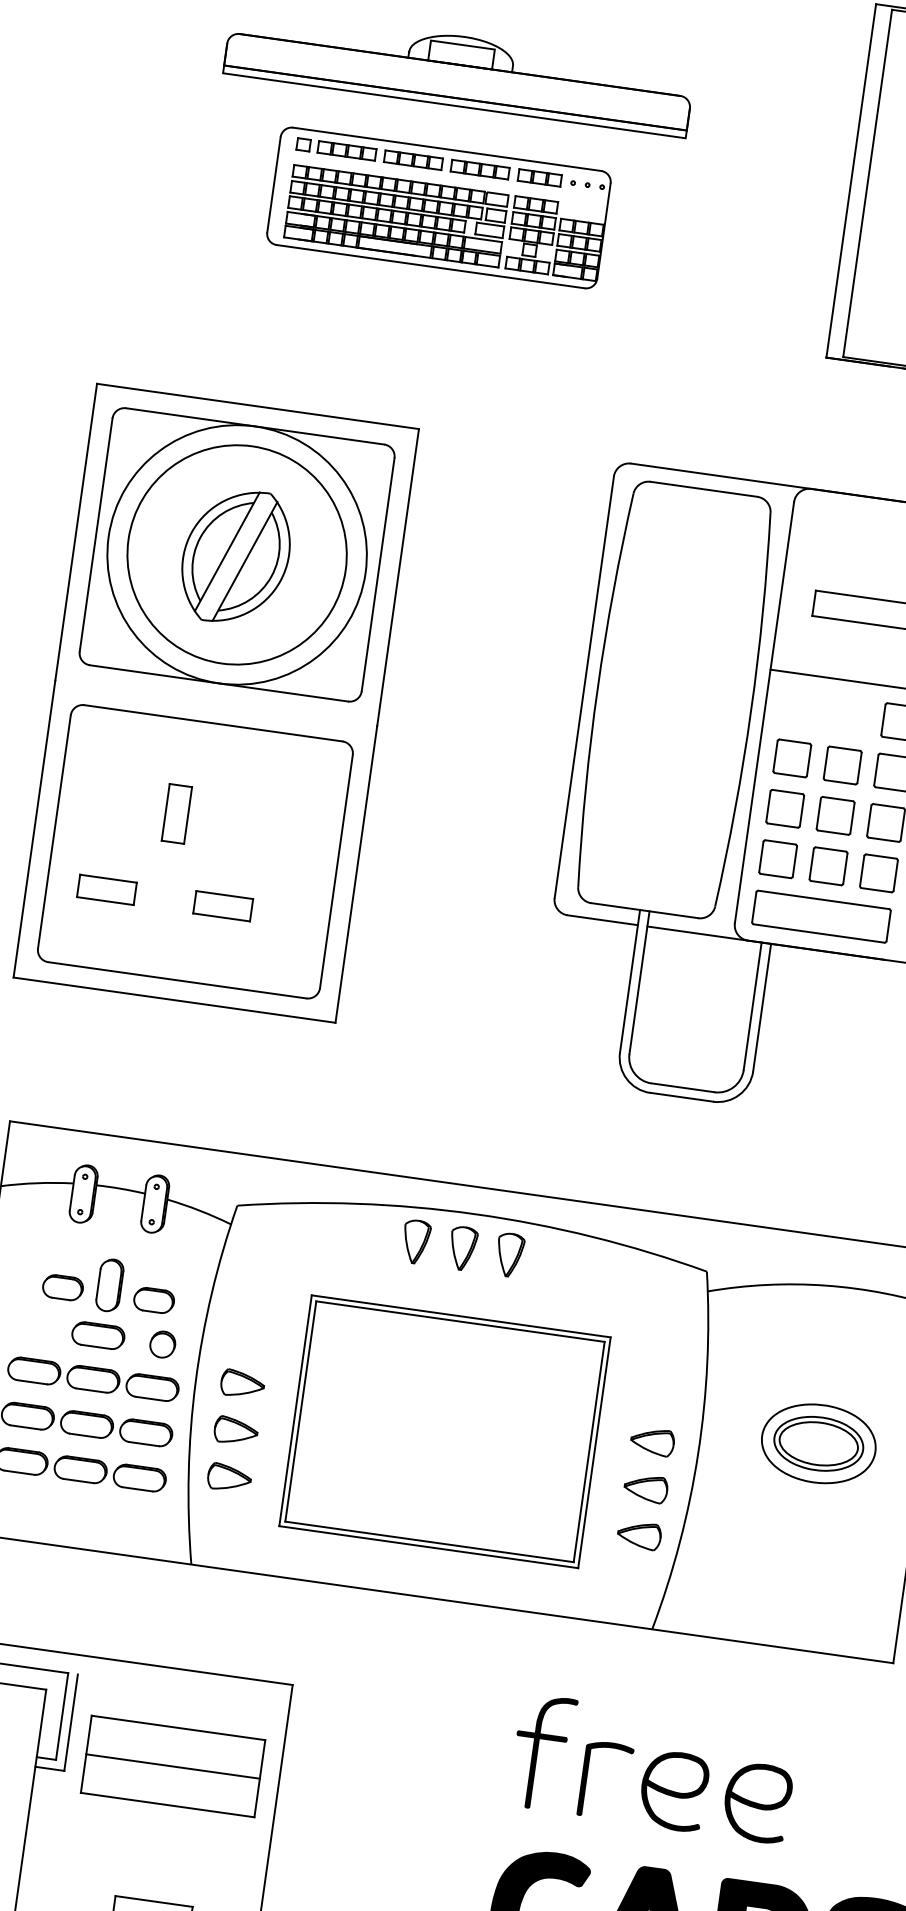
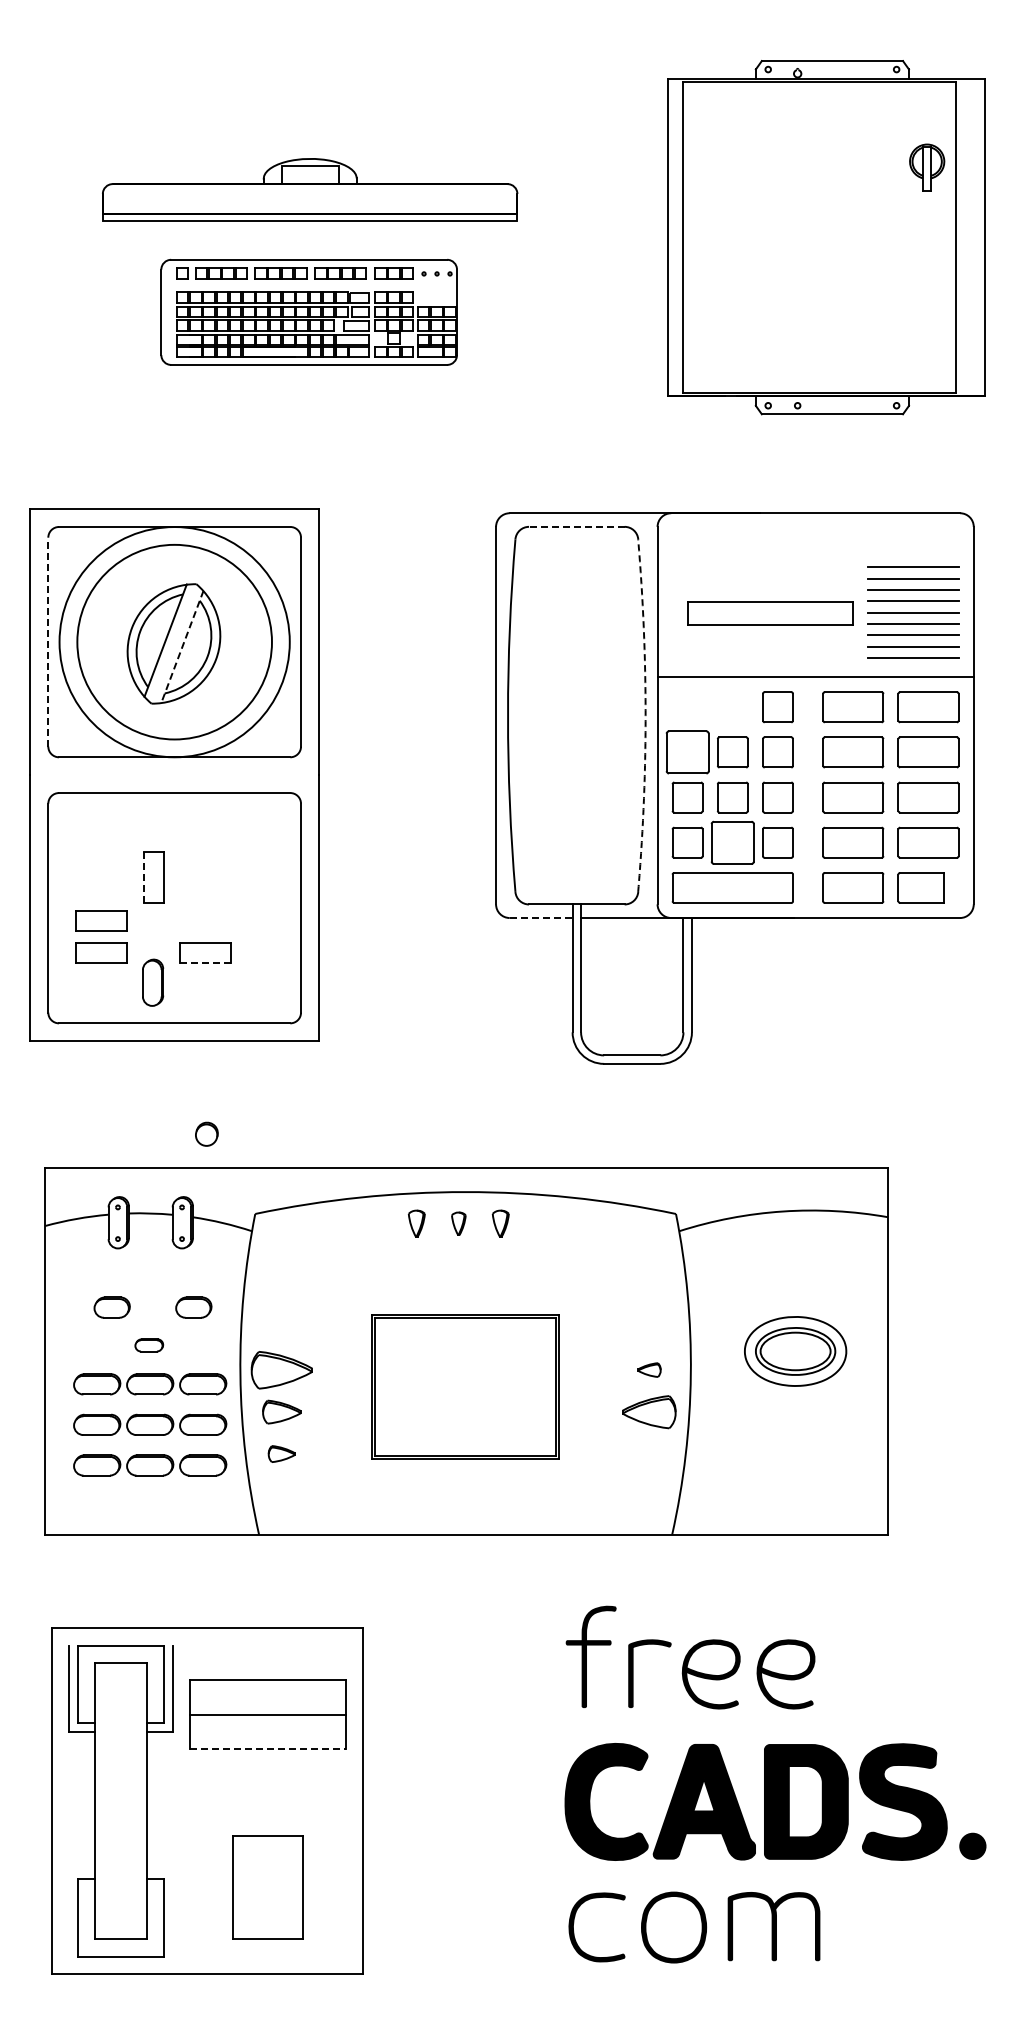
line: (703, 488) -> (576, 526), solid -> dashed
line: (96, 534) -> (48, 641), solid -> dashed
line: (245, 562) -> (182, 647), solid -> dashed
arc: (751, 710) -> (645, 715), solid -> dashed
part: (792, 758) -> (687, 752), size x1.4
line: (165, 811) -> (143, 876), solid -> dashed
part: (111, 854) -> (101, 920), added
part: (828, 865) -> (732, 842), size x1.4
line: (222, 917) -> (206, 962), solid -> dashed
line: (603, 920) -> (541, 918), solid -> dashed
part: (415, 1241) -> (416, 1223), size x0.7
part: (462, 1248) -> (458, 1223), size x0.6
part: (509, 1254) -> (500, 1223), size x0.7
part: (110, 1285) -> (153, 982), moved
part: (98, 1335) -> (149, 1345), size x0.6
part: (162, 1343) -> (206, 1133), moved
part: (242, 1383) -> (281, 1369), size x1.6
part: (444, 1431) -> (465, 1386), size x0.7
part: (652, 1441) -> (649, 1369), size x0.6
part: (229, 1477) -> (281, 1453), size x0.7
part: (646, 1487) -> (649, 1411), size x1.4
part: (639, 1534) -> (649, 1453), removed
line: (168, 1805) -> (268, 1749), solid -> dashed

